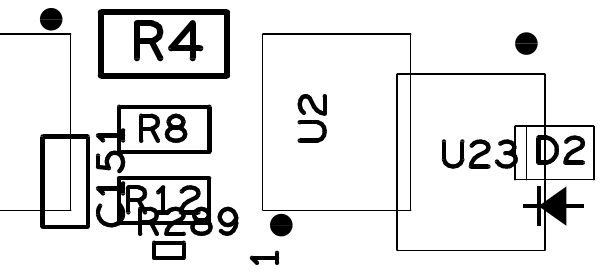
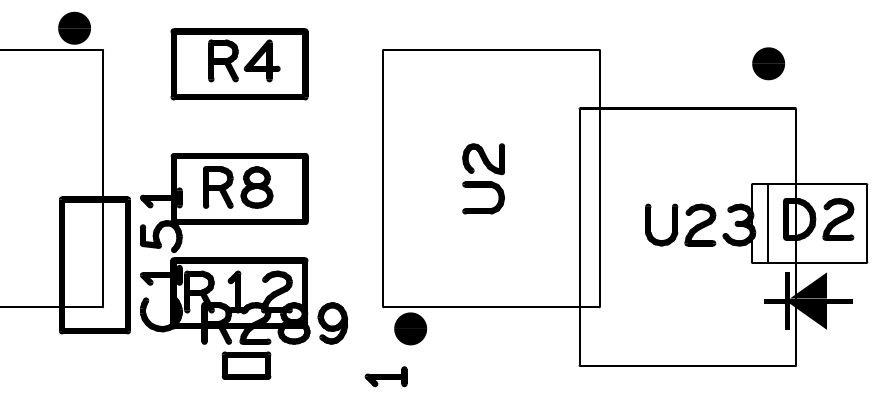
part: (164, 43) -> (240, 63), size x0.71
part: (311, 118) -> (482, 179), moved

